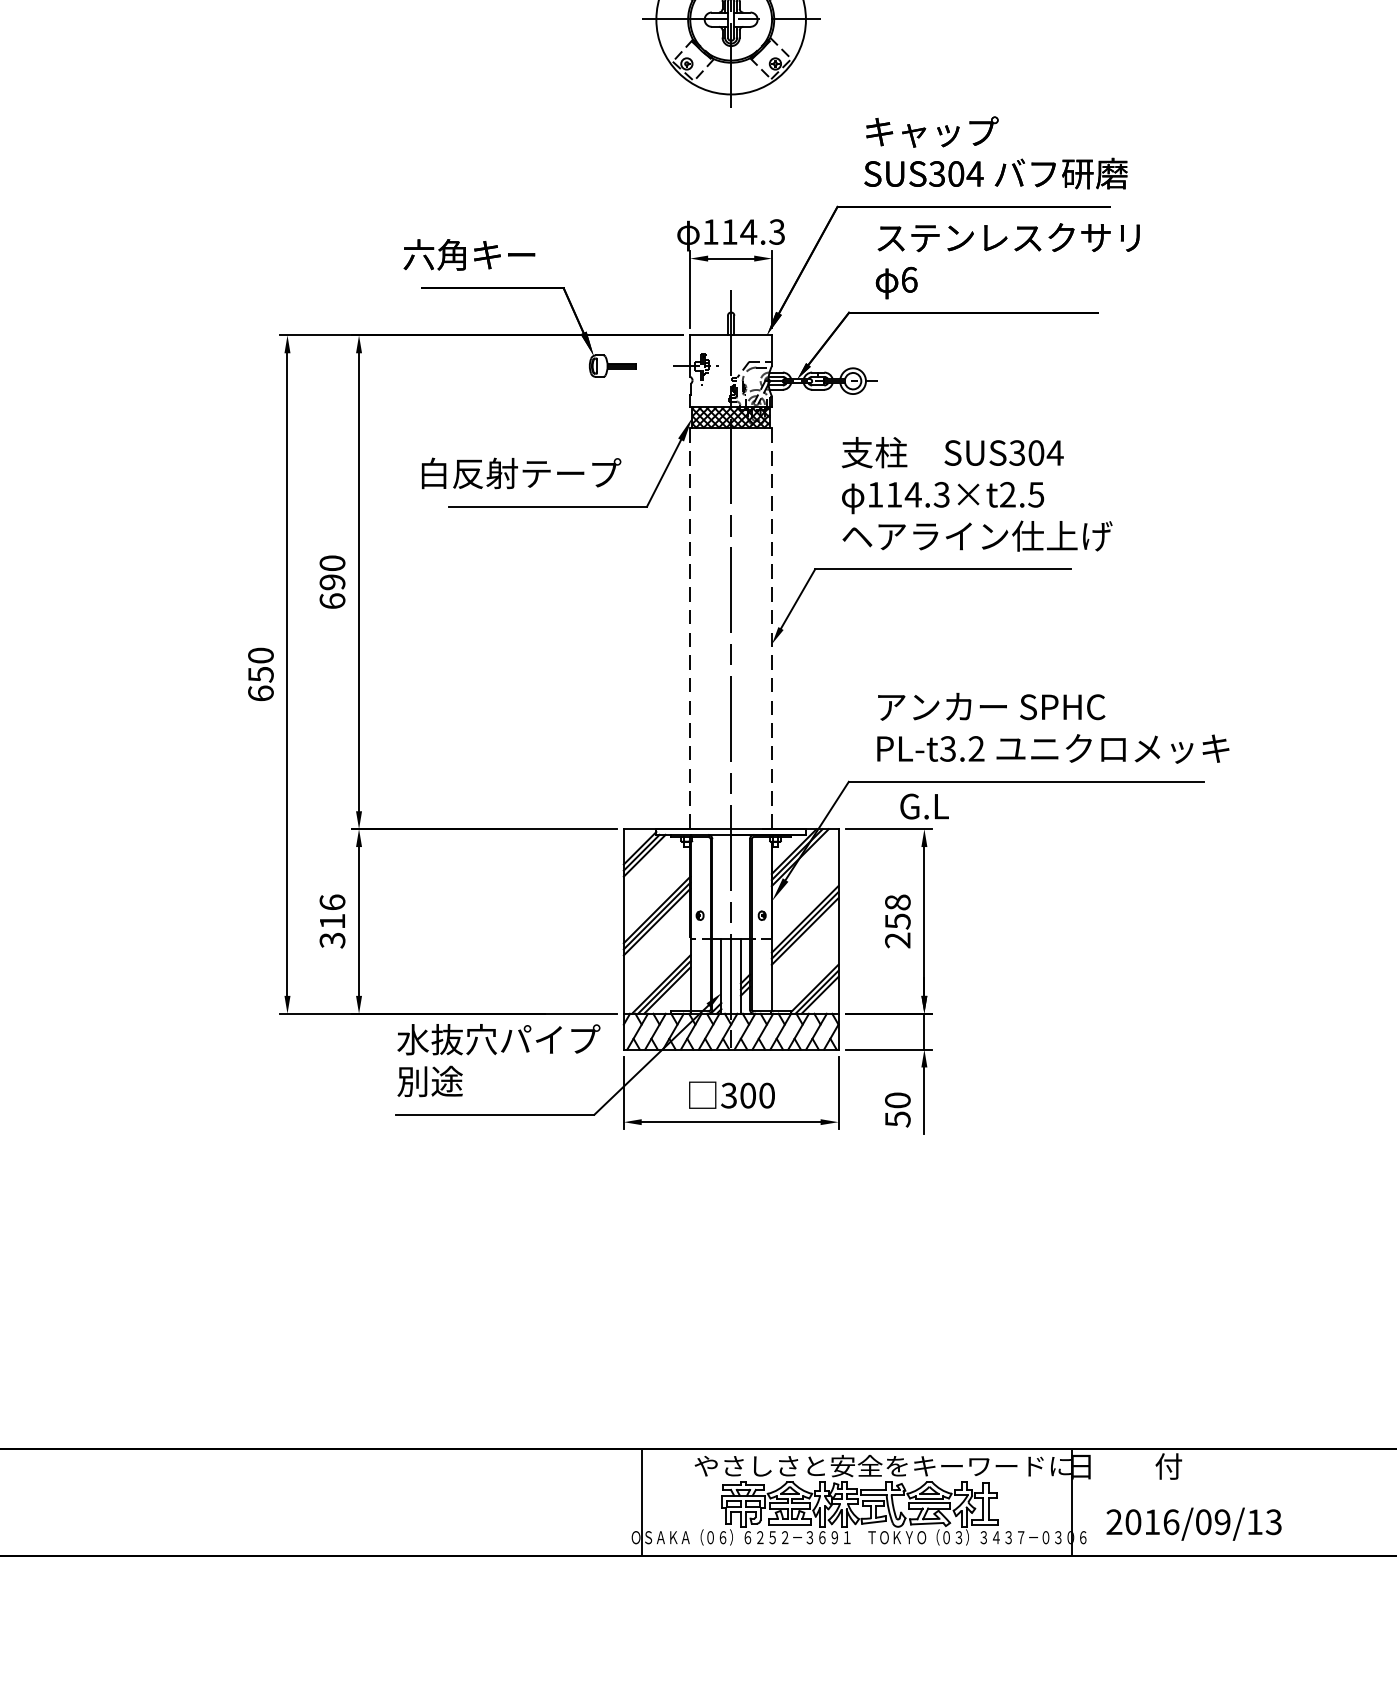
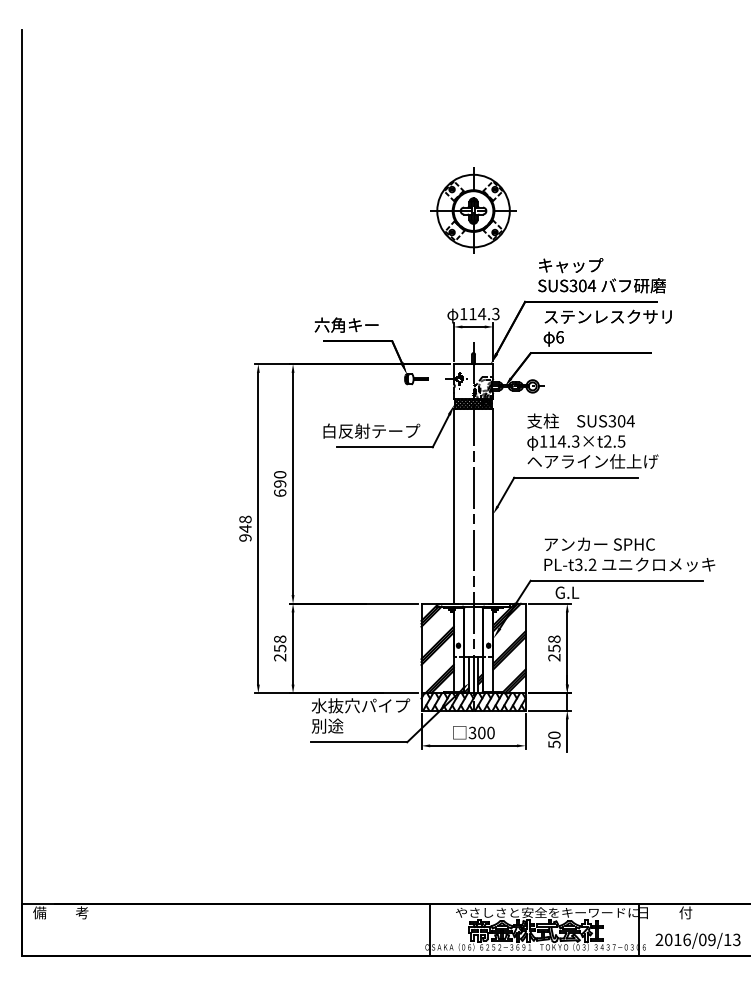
line: (689, 630) -> (453, 507), dashed -> solid
line: (772, 630) -> (493, 507), dashed -> solid
text: (261, 674) -> (245, 528), 650 -> 948
text: (333, 921) -> (280, 648), 316 -> 258

